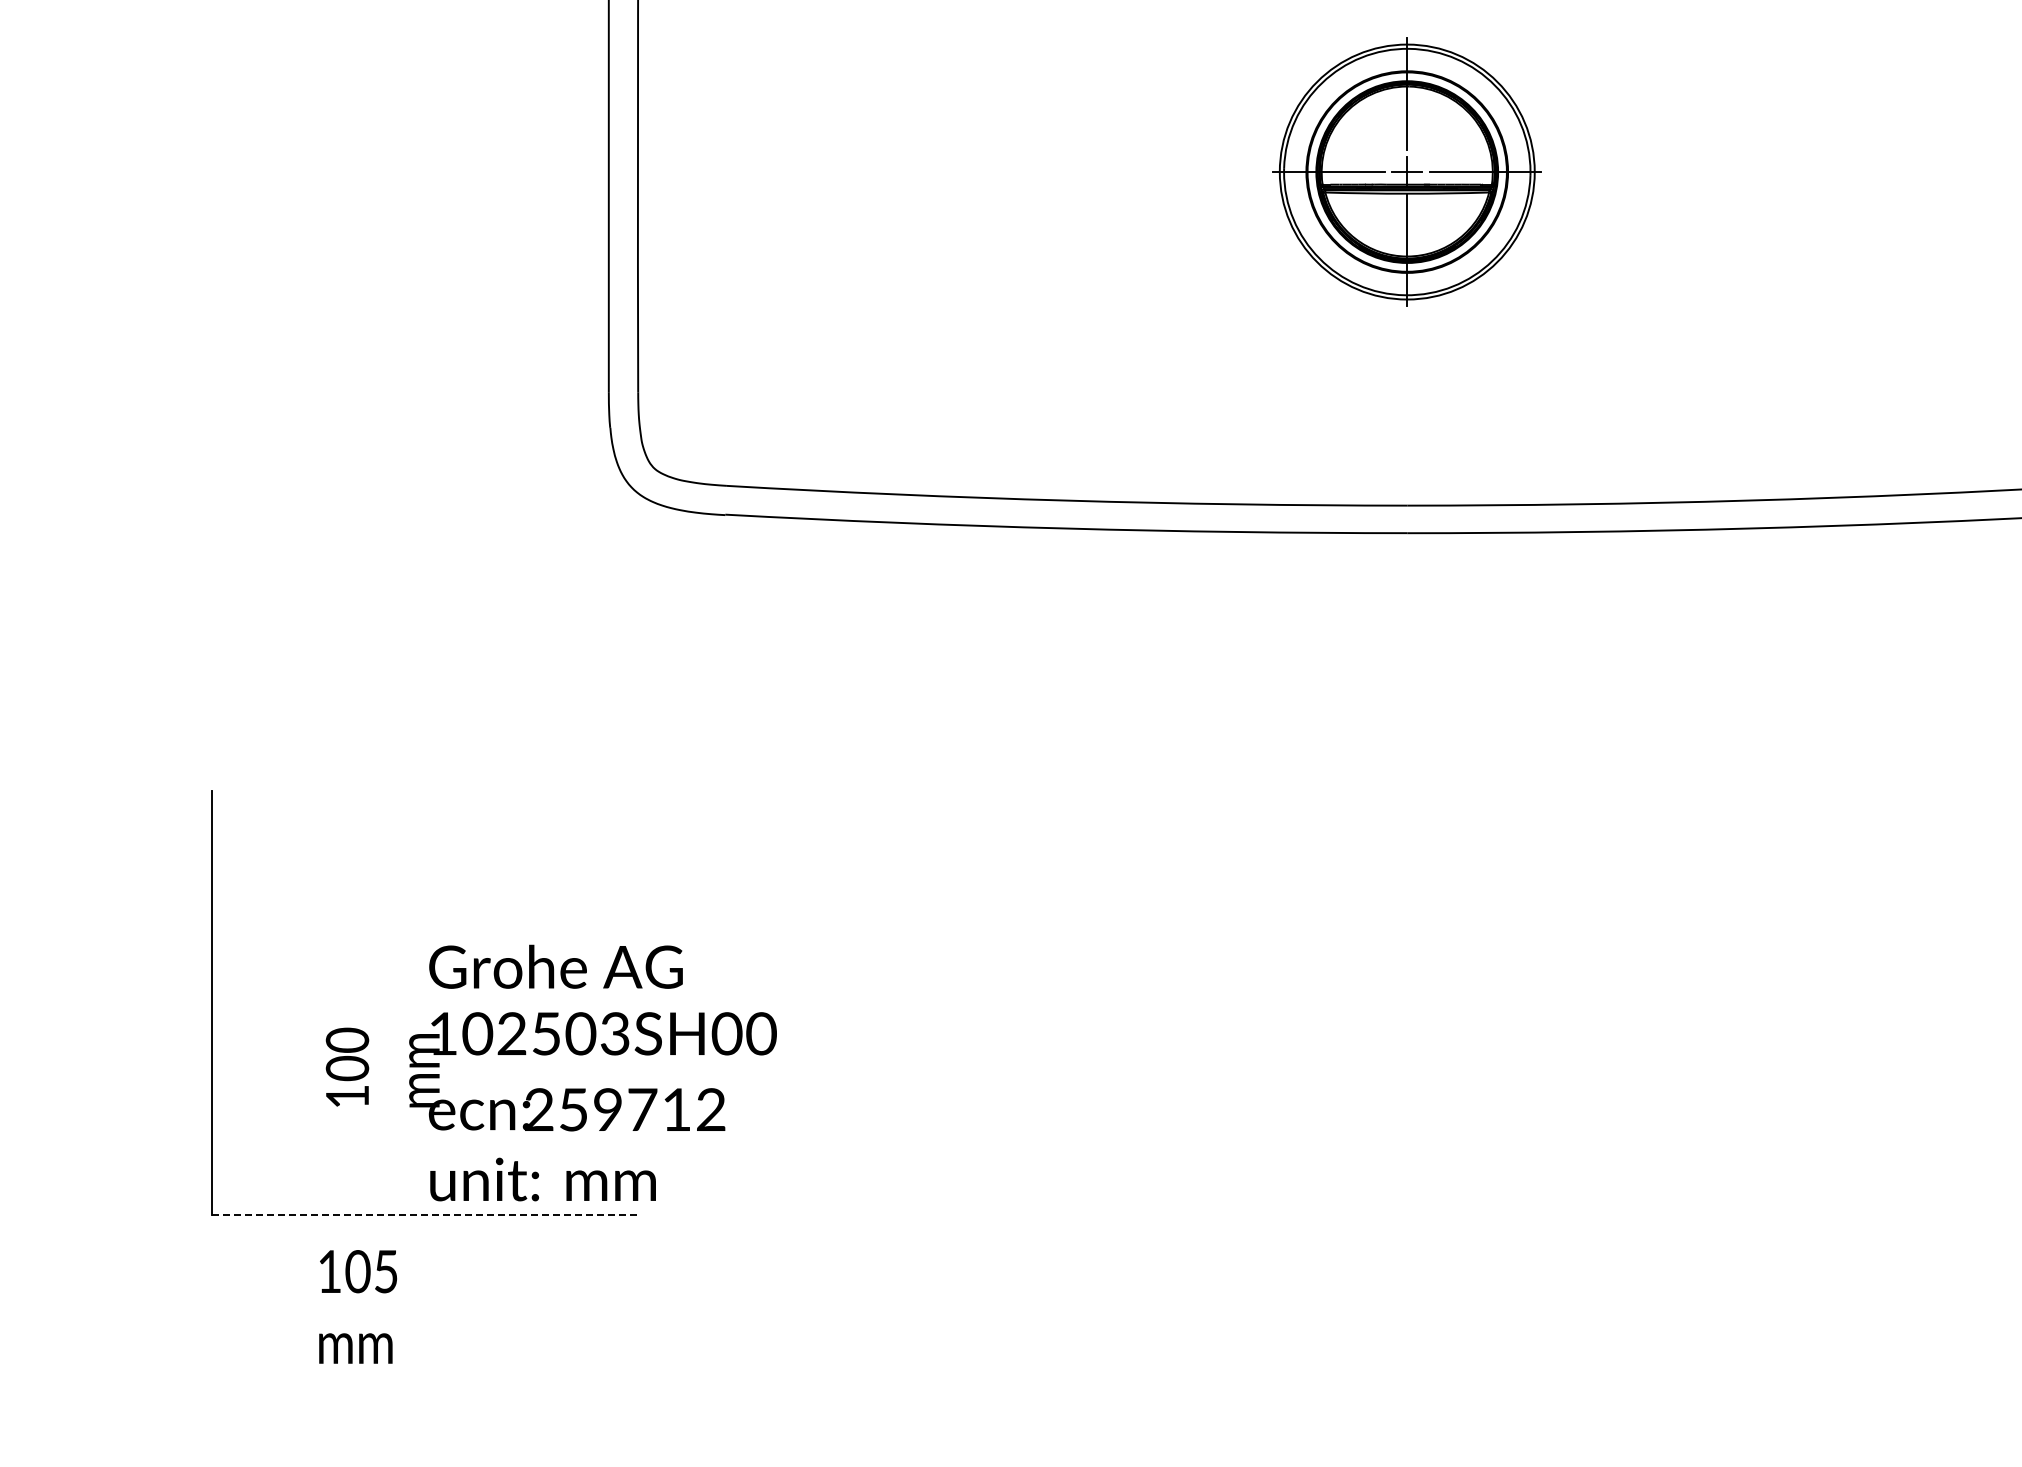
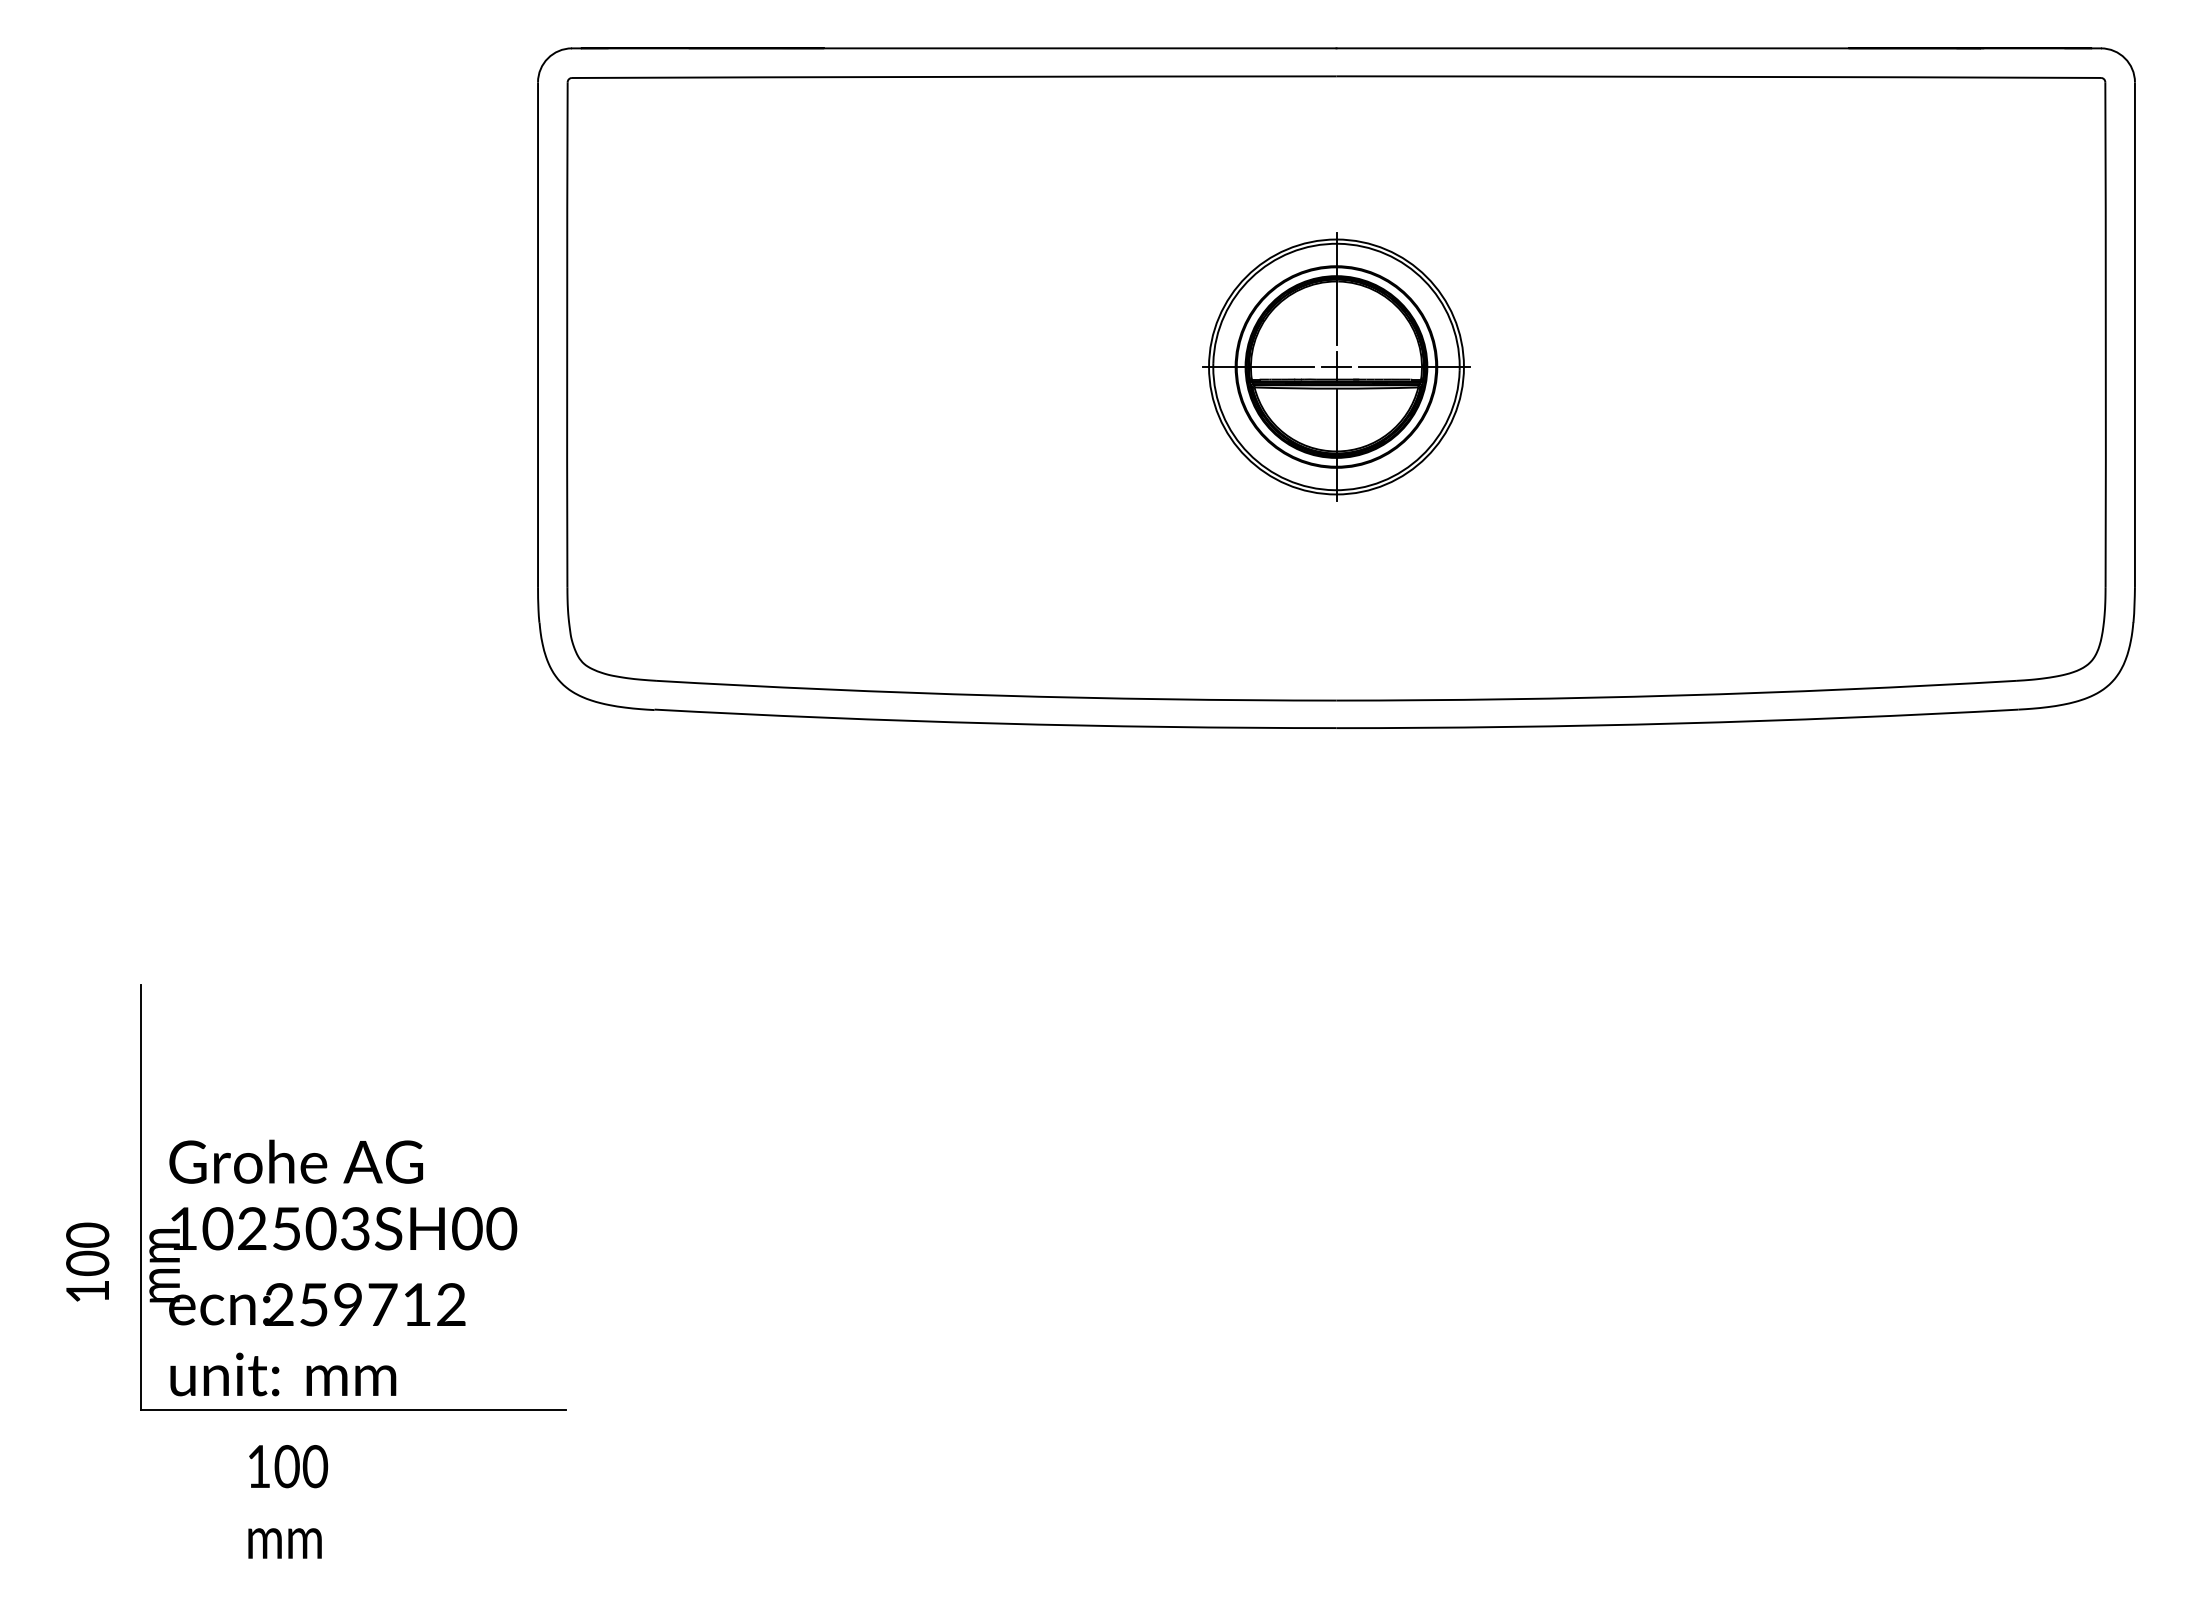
text: (551, 1072) -> (291, 1267), moved
line: (425, 1215) -> (354, 1410), dashed -> solid
text: (386, 1271) -> (315, 1466), 105 -> 100

